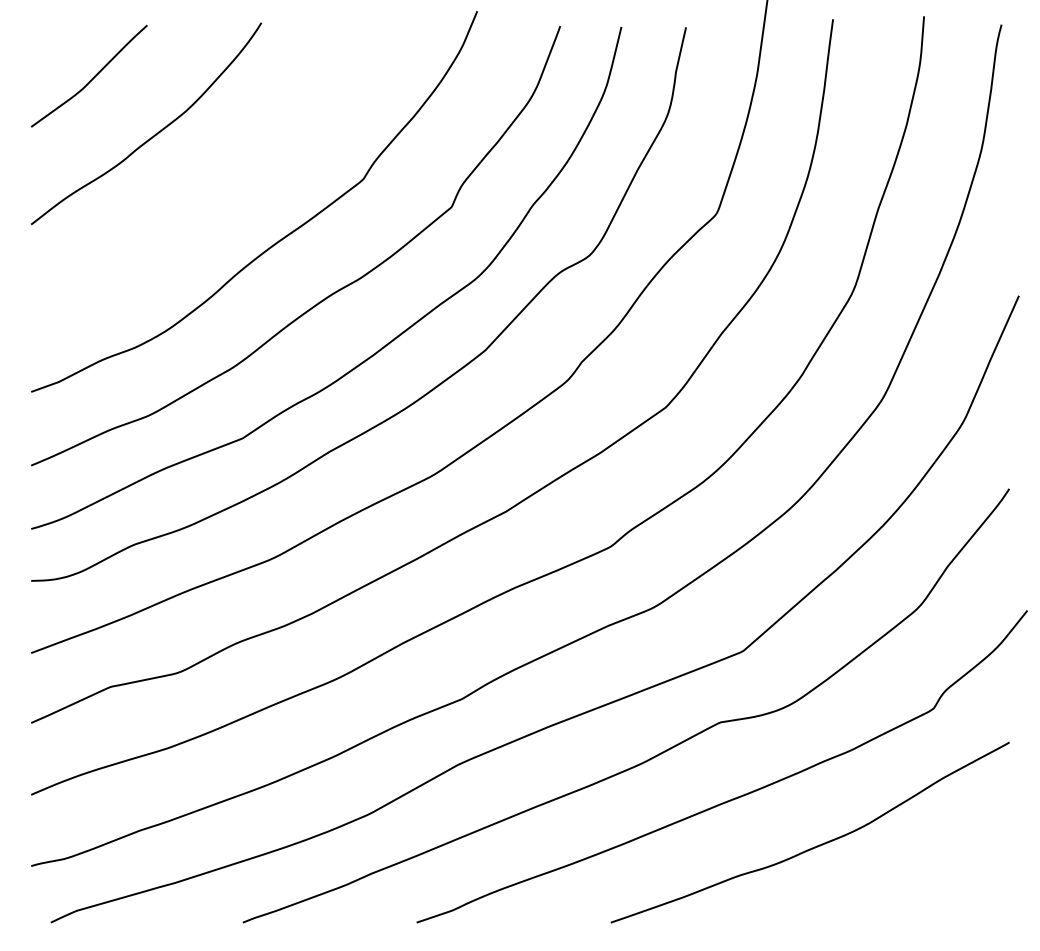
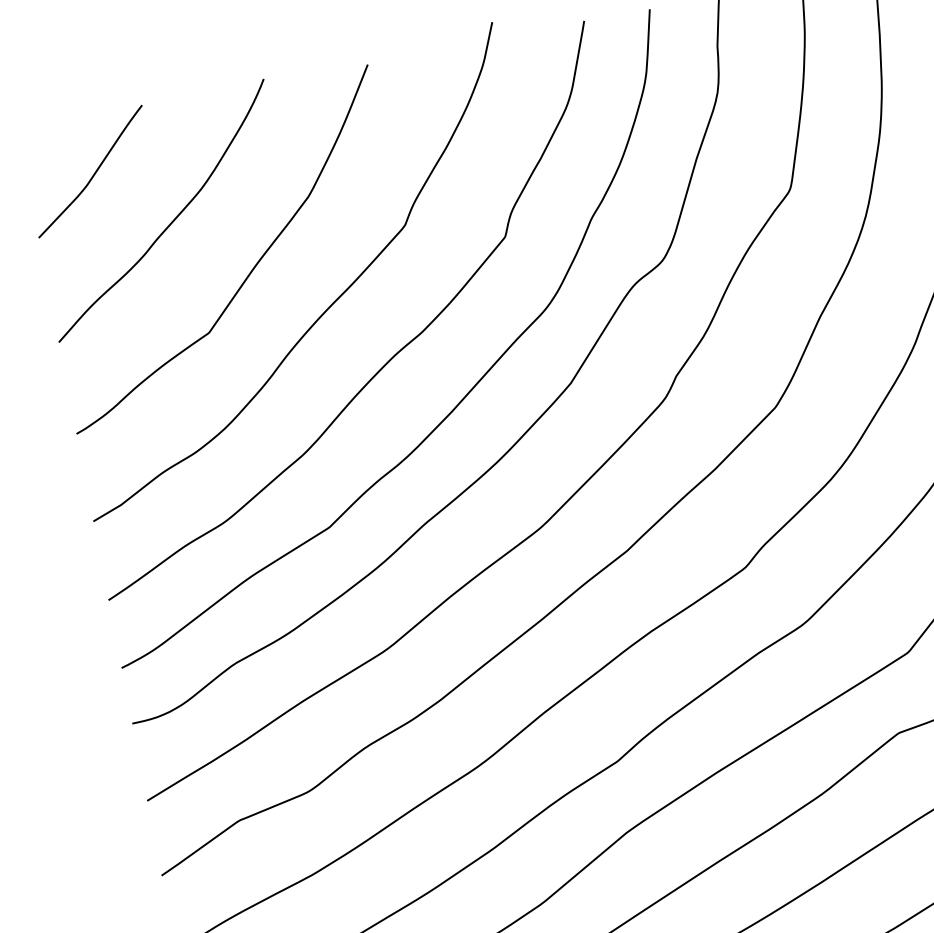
curve: (218, 191) -> (252, 268), added

